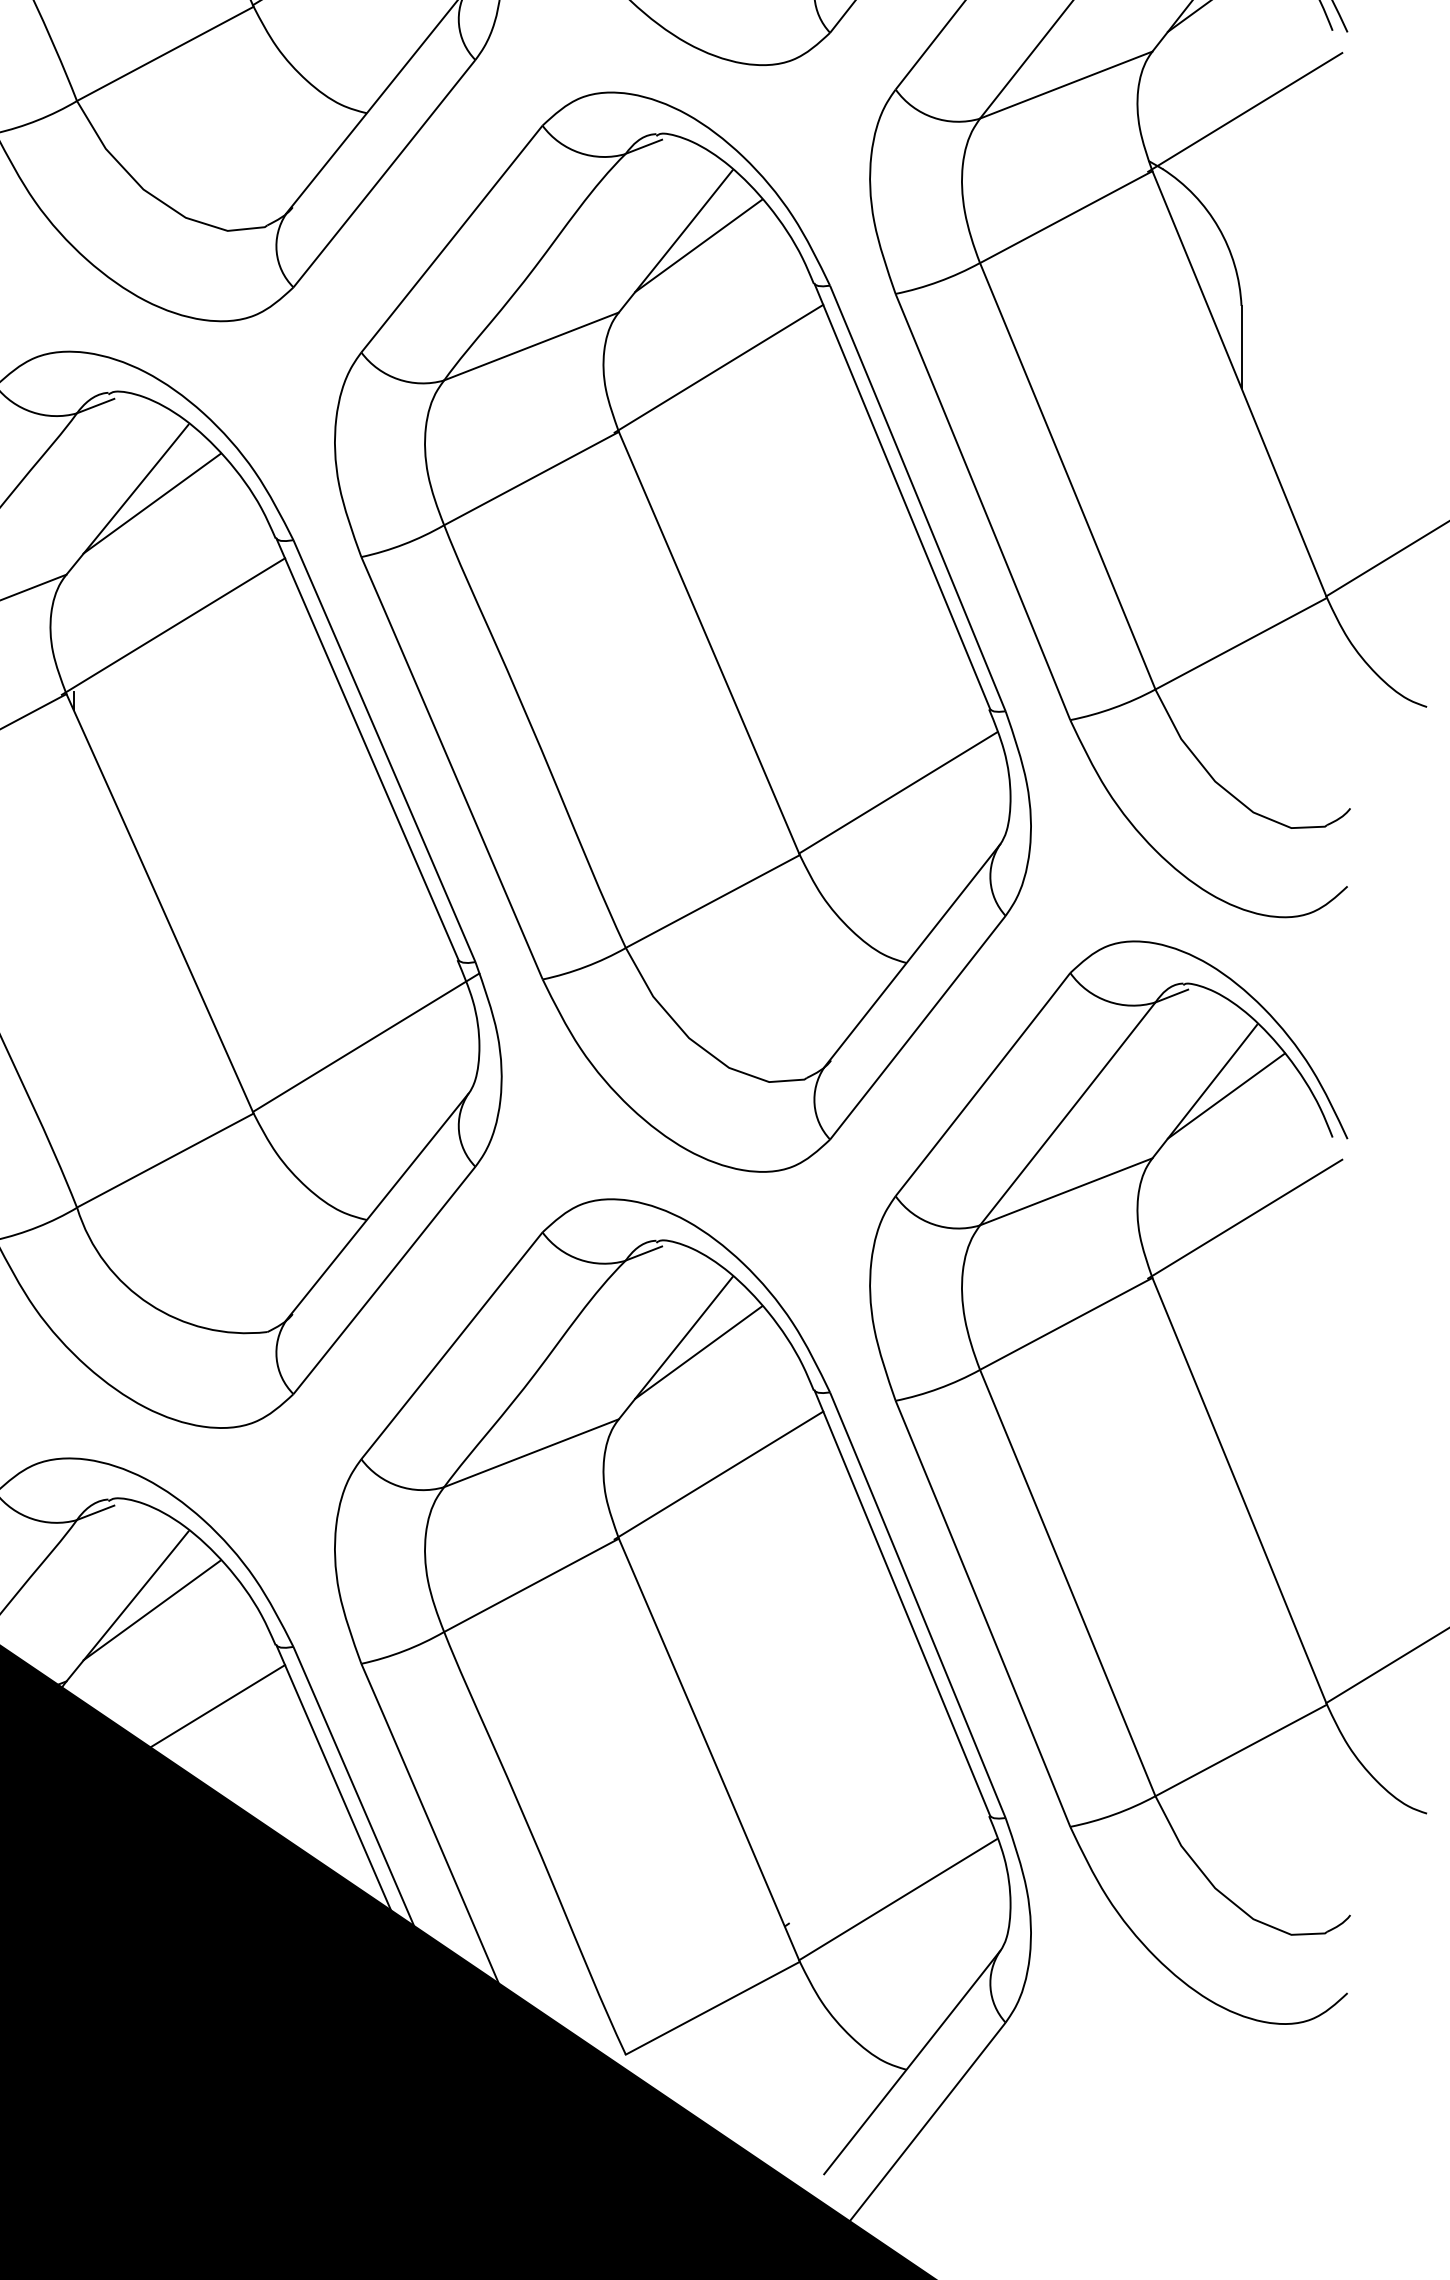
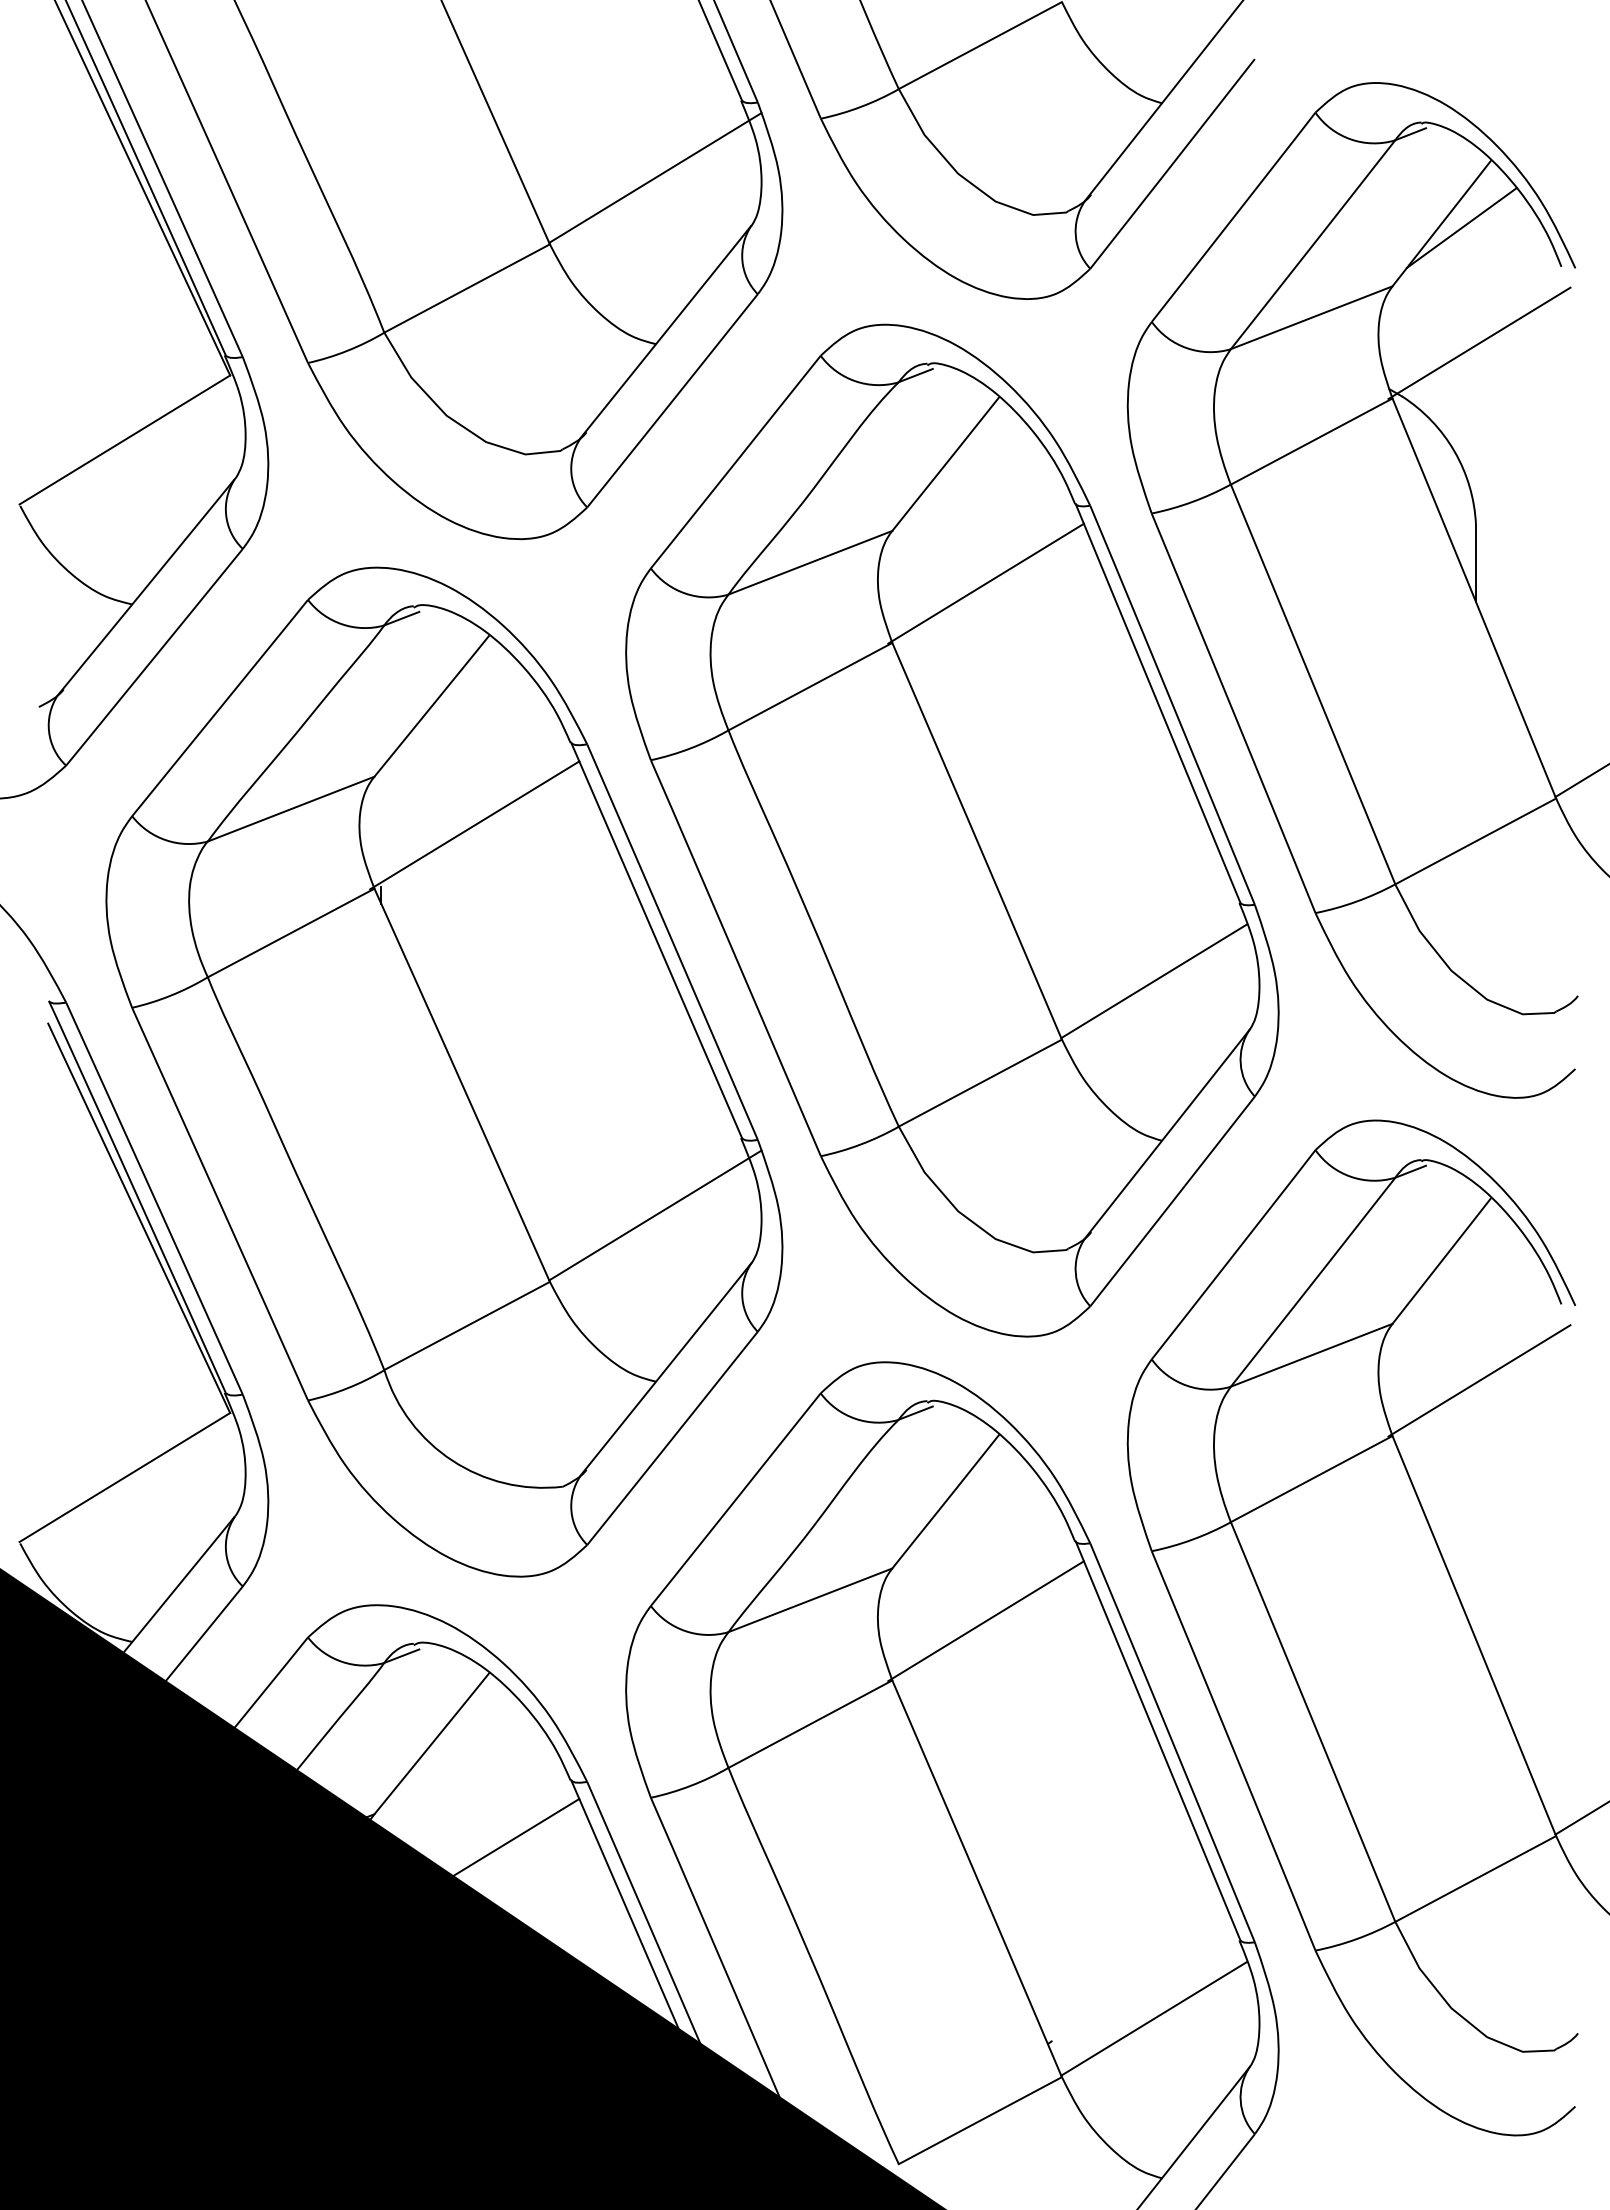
line: (698, 245) -> (966, 468), removed
line: (151, 502) -> (454, 709), removed
line: (1226, 1096) -> (1461, 1265), removed
line: (698, 1352) -> (966, 1505), removed
line: (151, 1610) -> (454, 1747), removed

